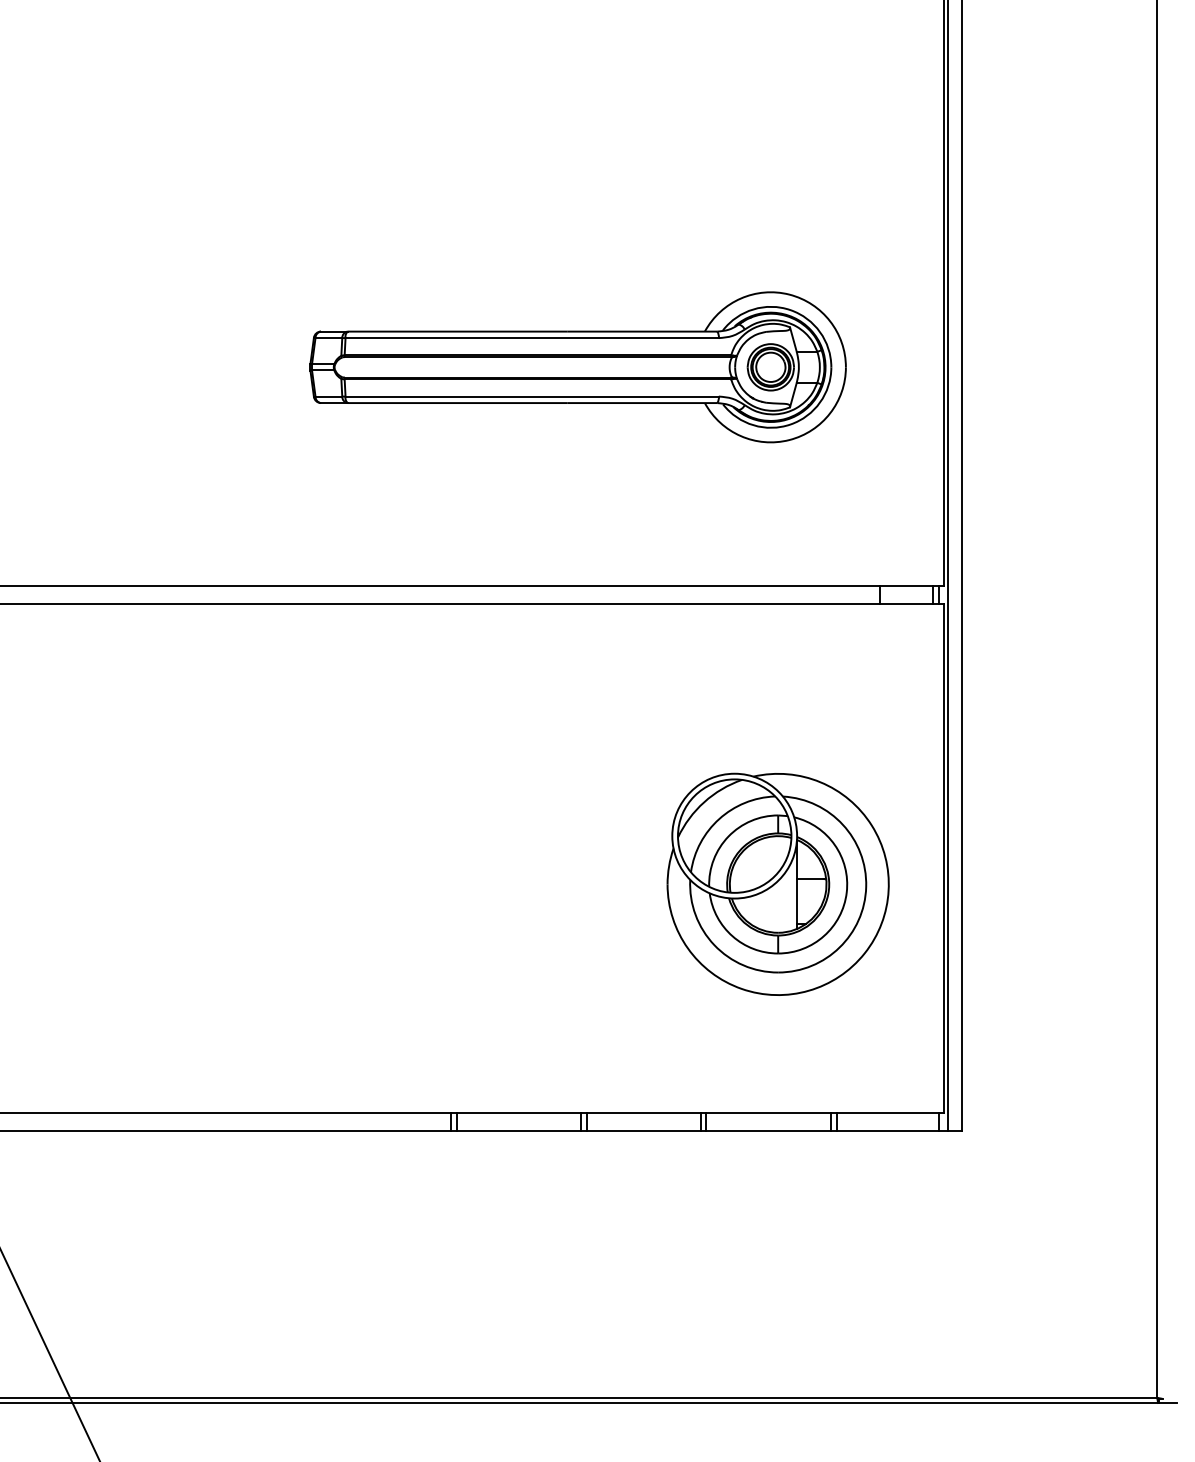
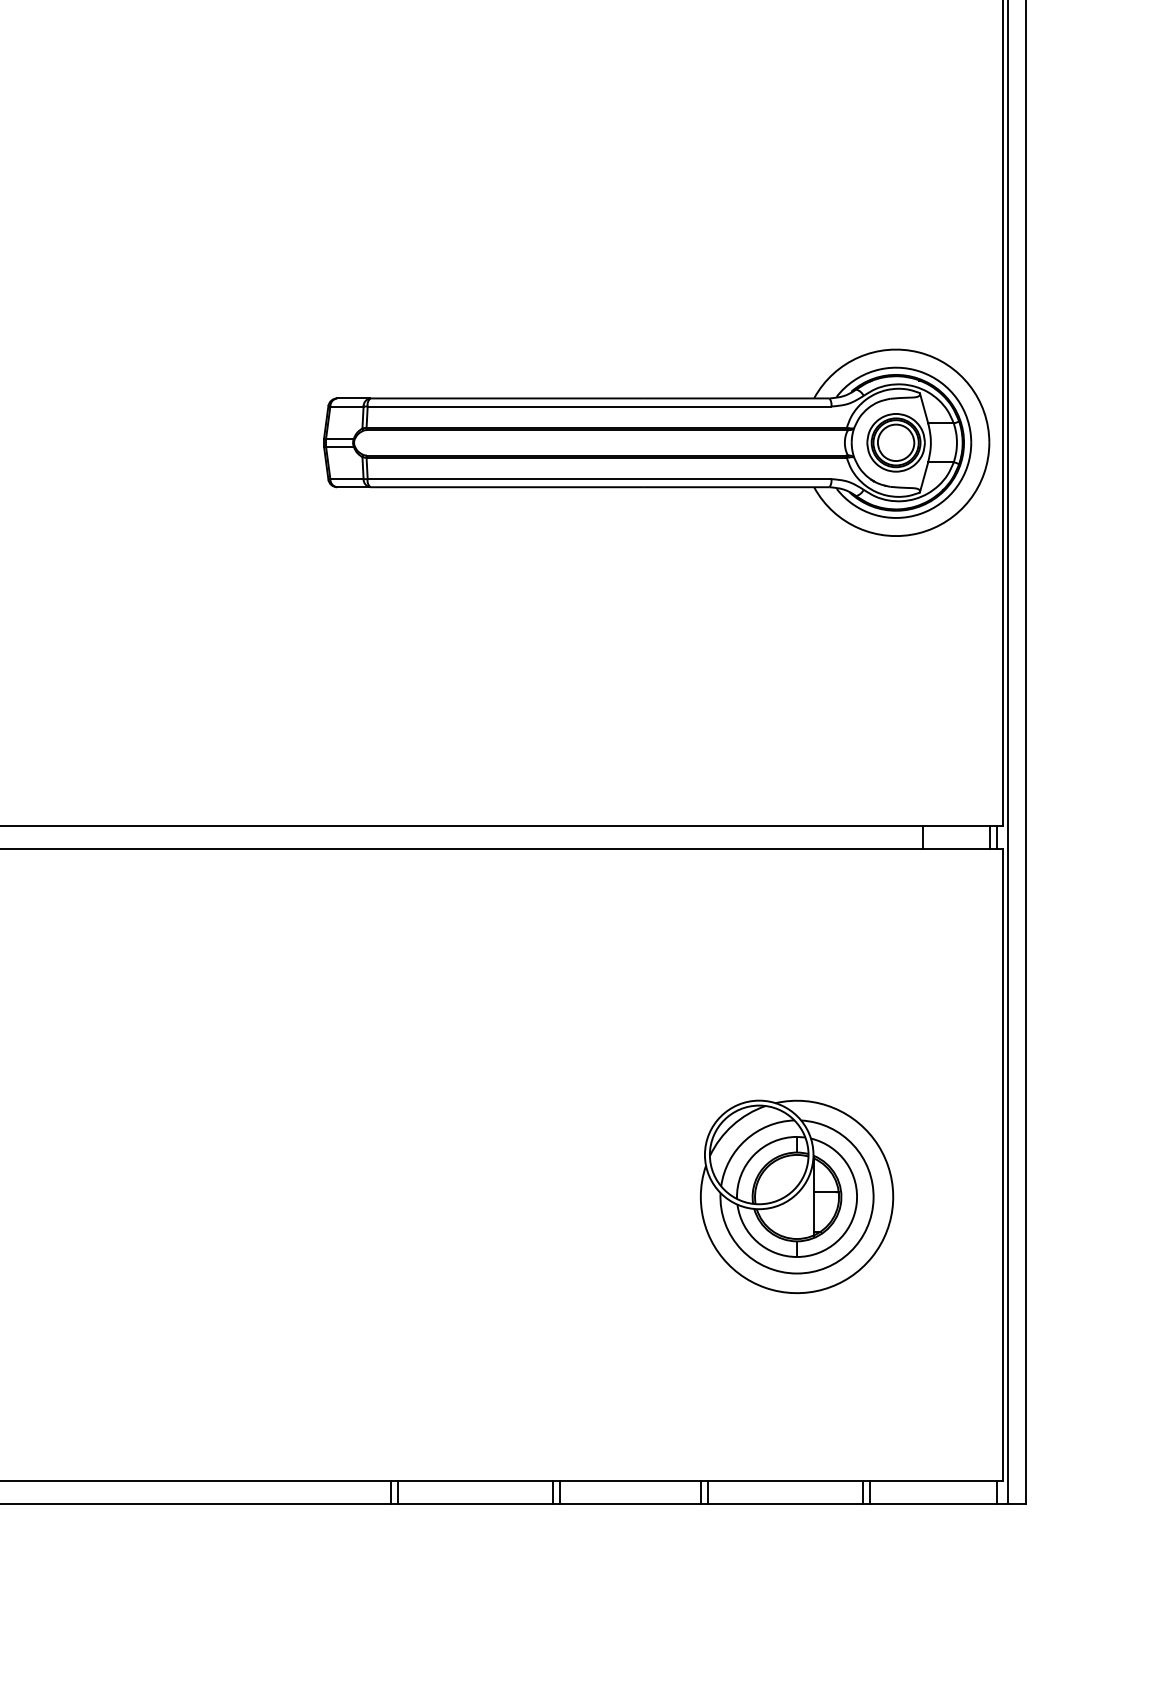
part: (577, 367) -> (655, 443), moved
part: (777, 883) -> (796, 1195), size x0.7

